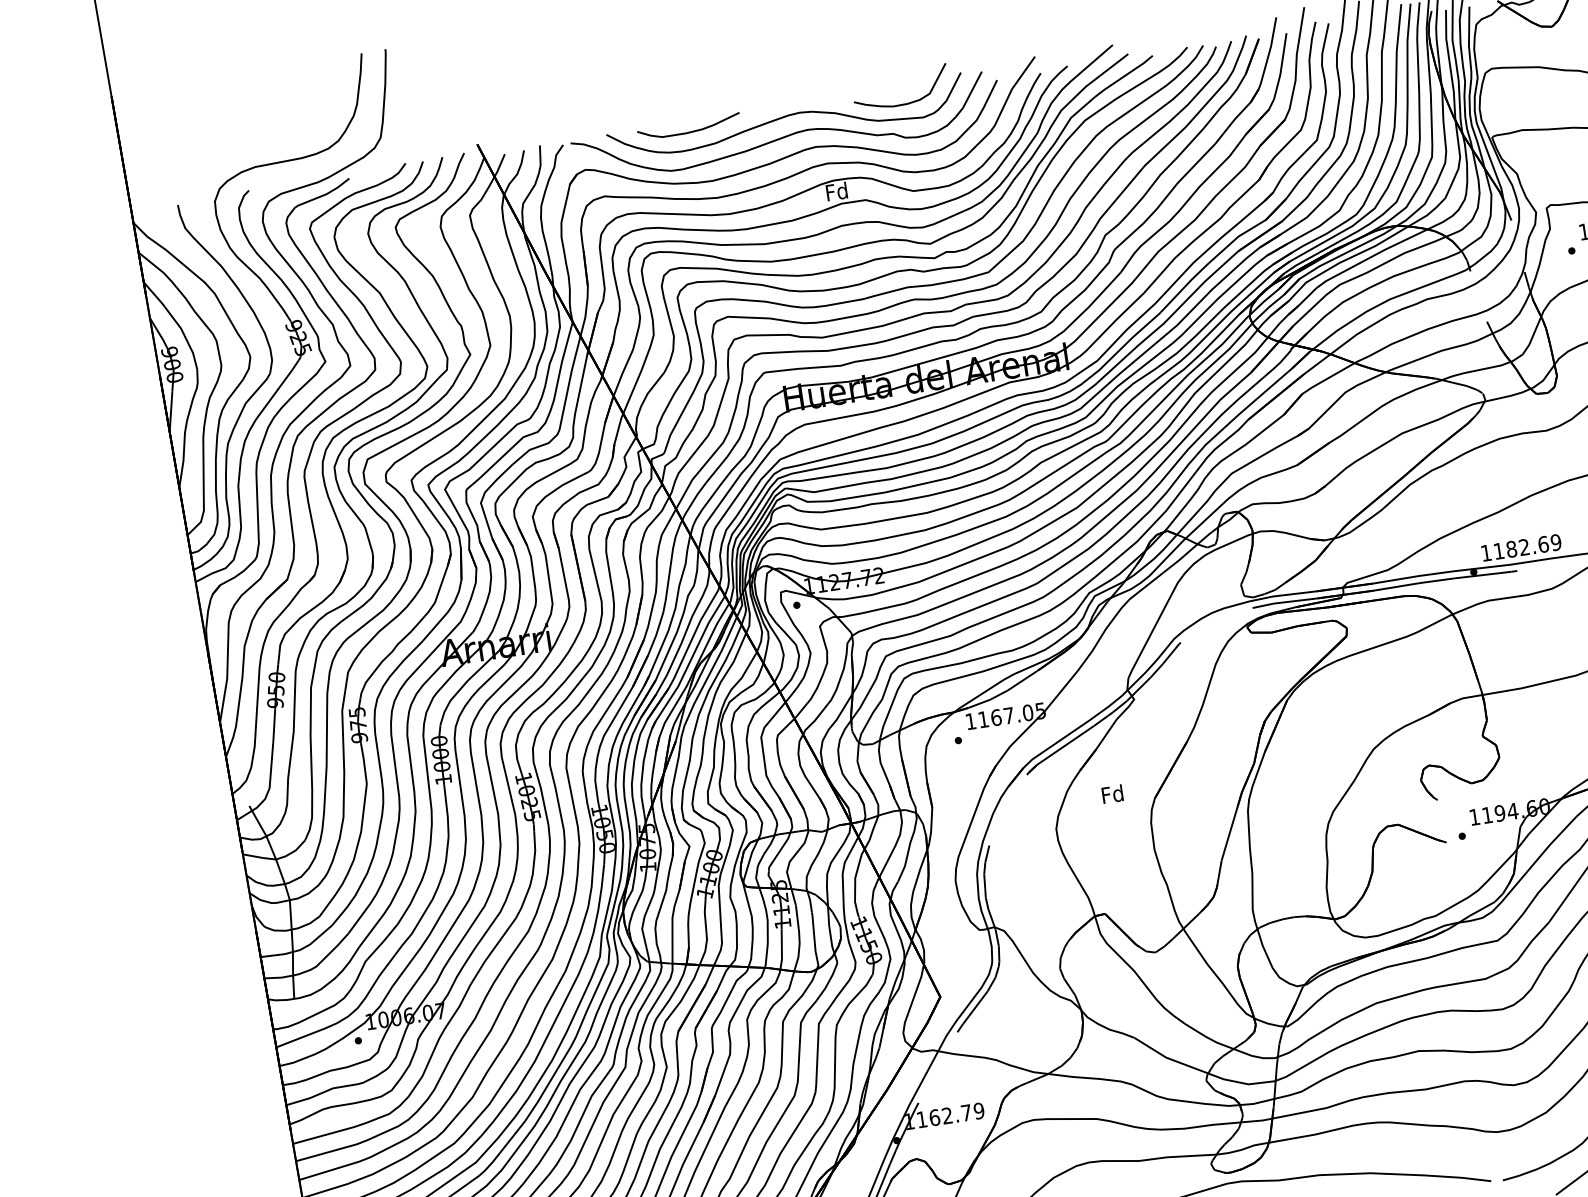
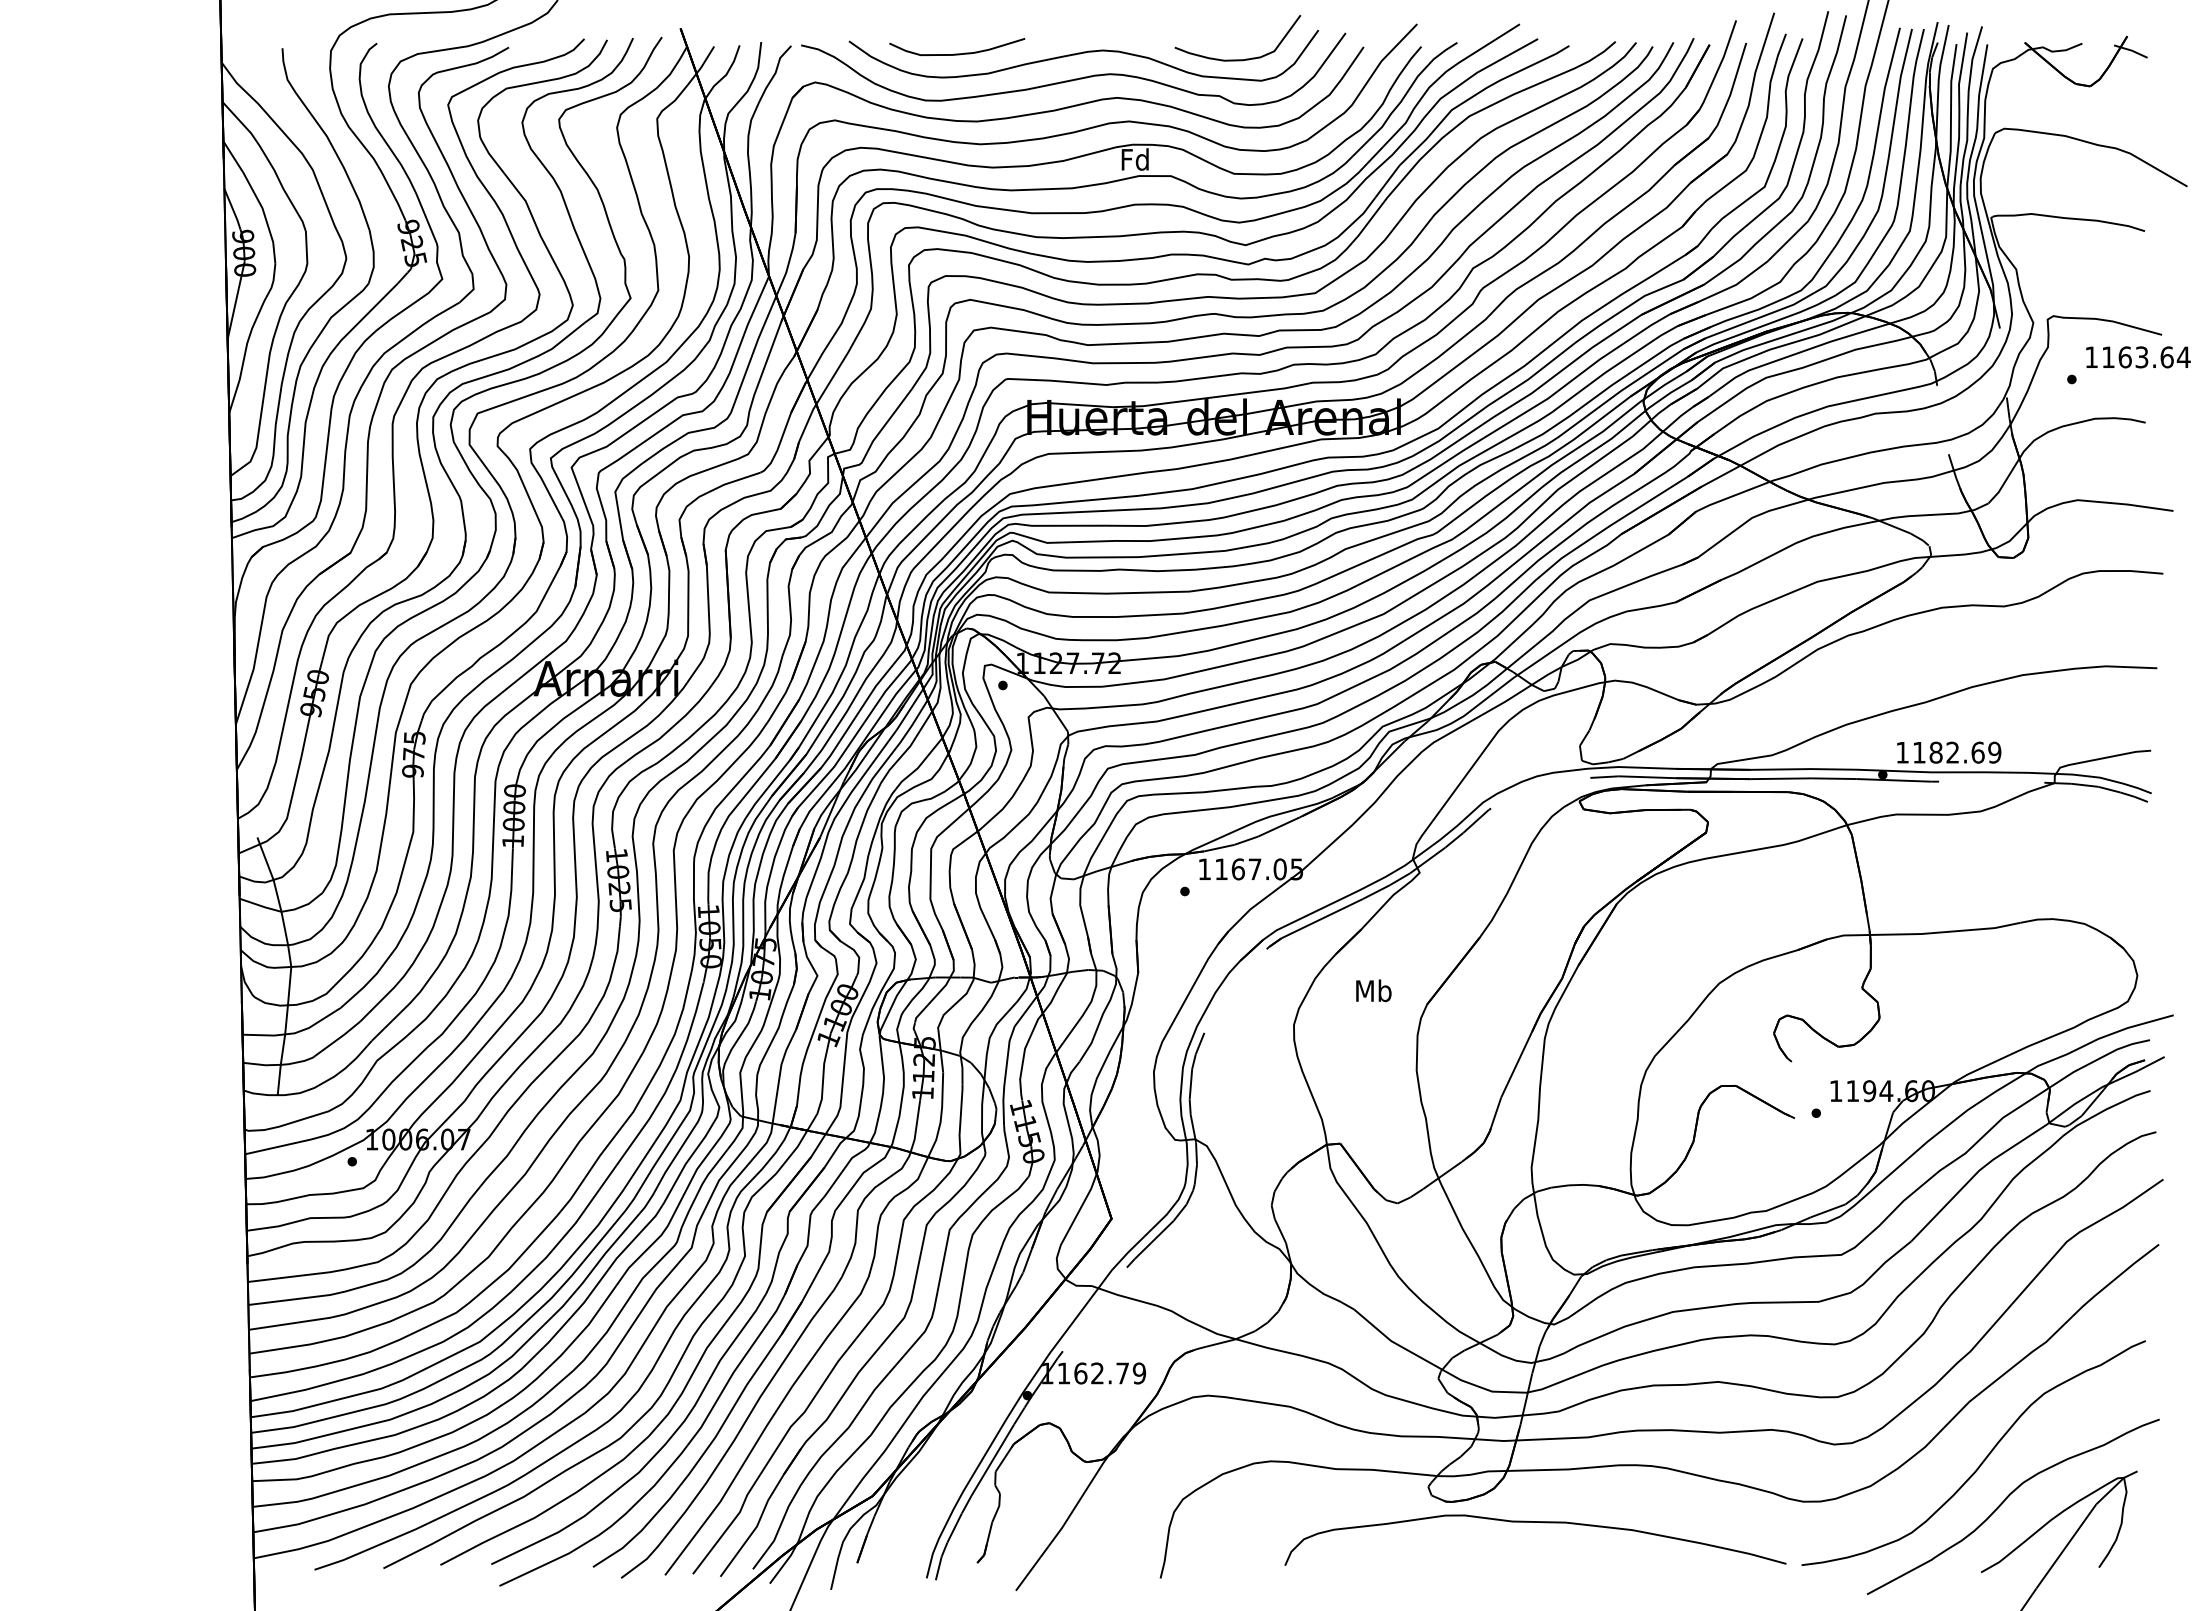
text: (1112, 793) -> (1373, 990), Fd -> Mb

